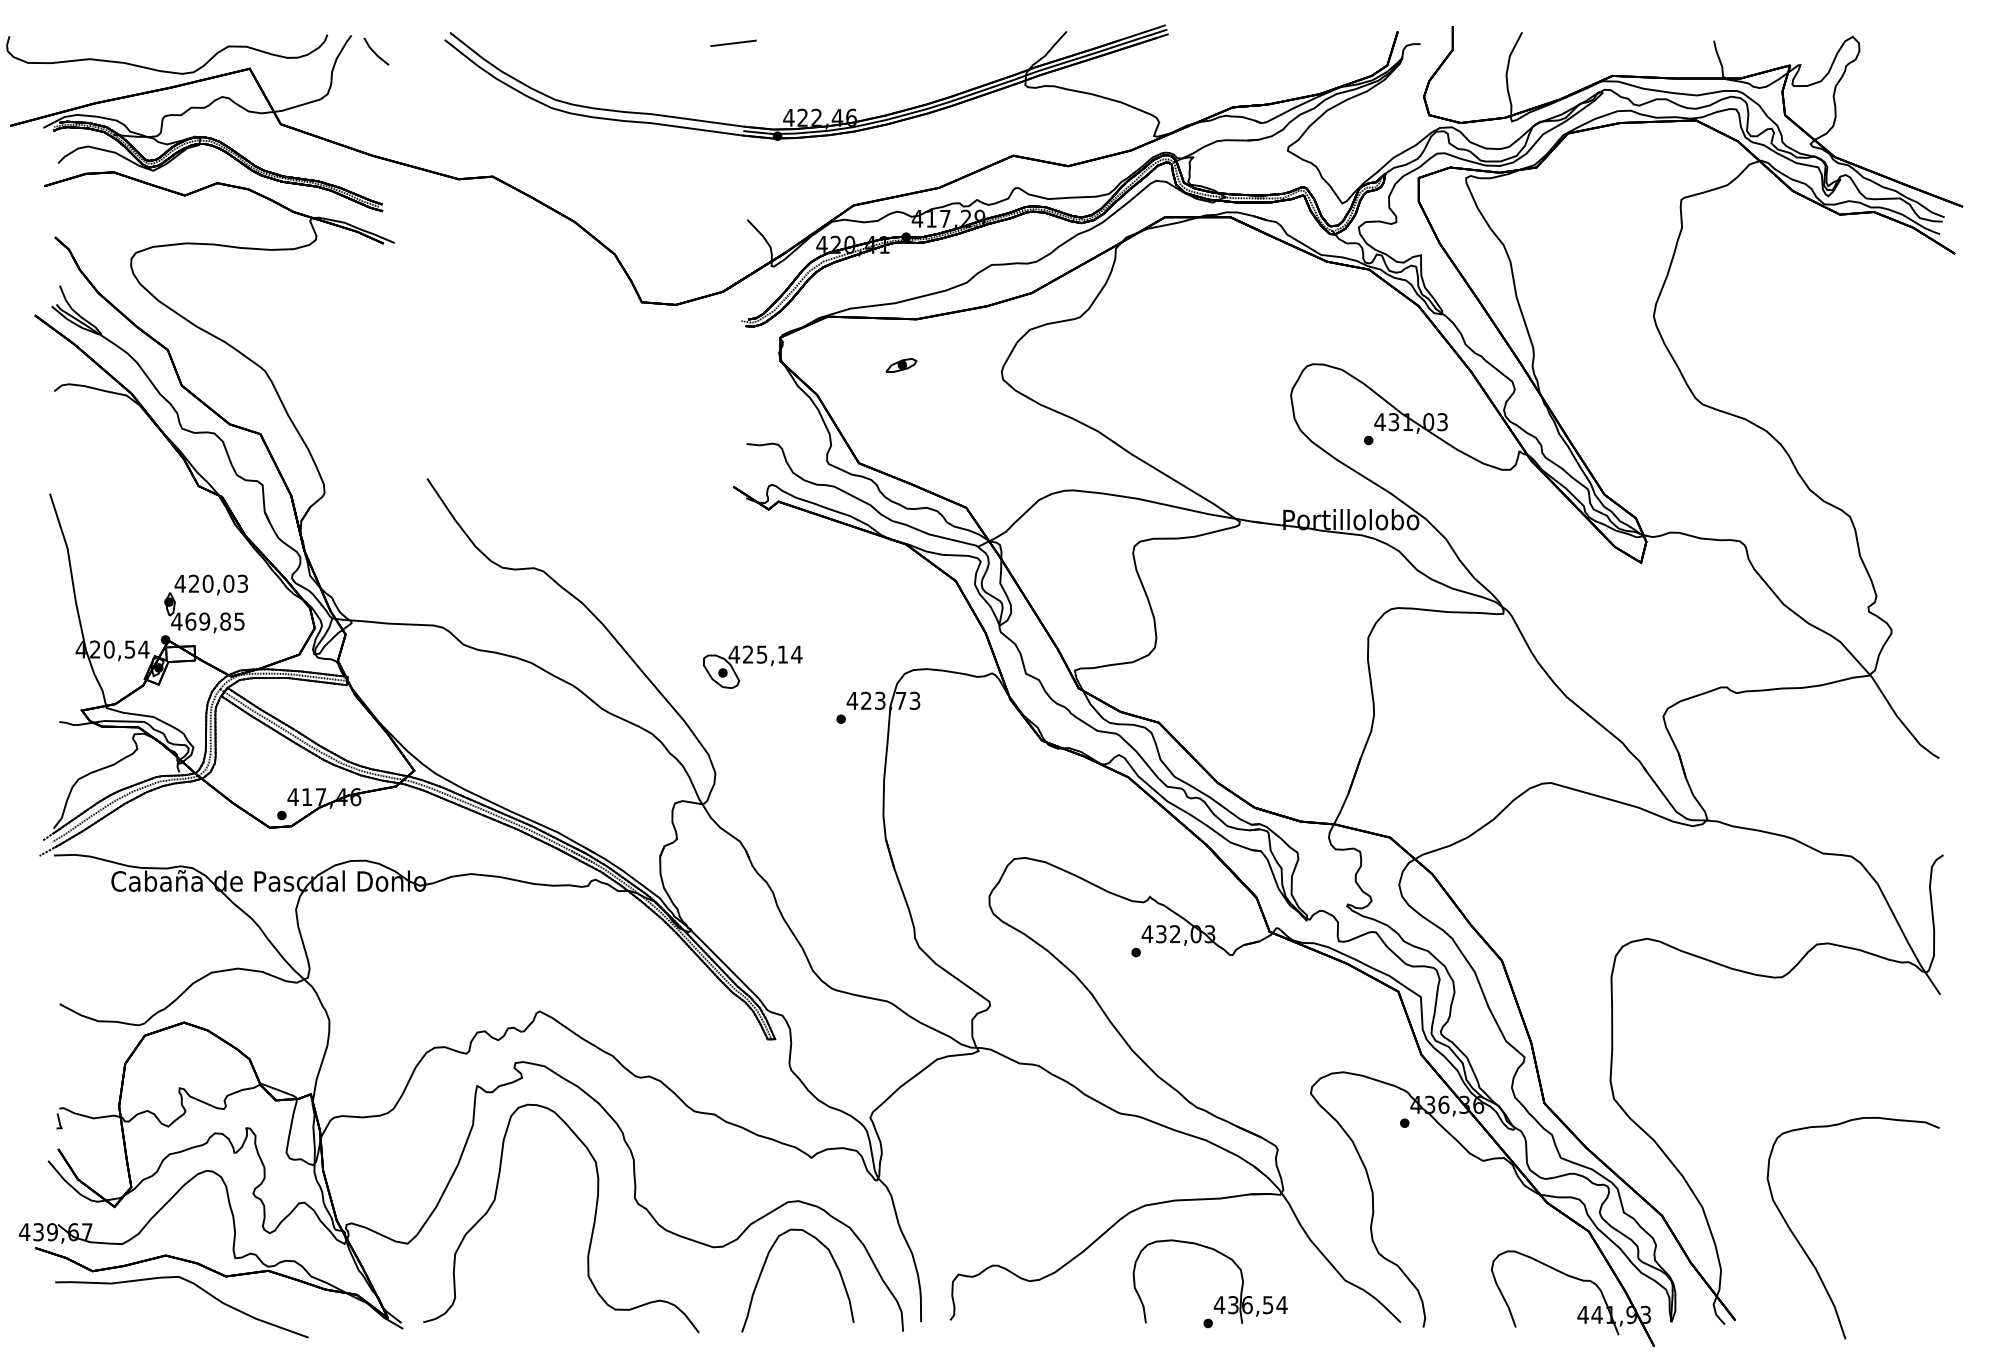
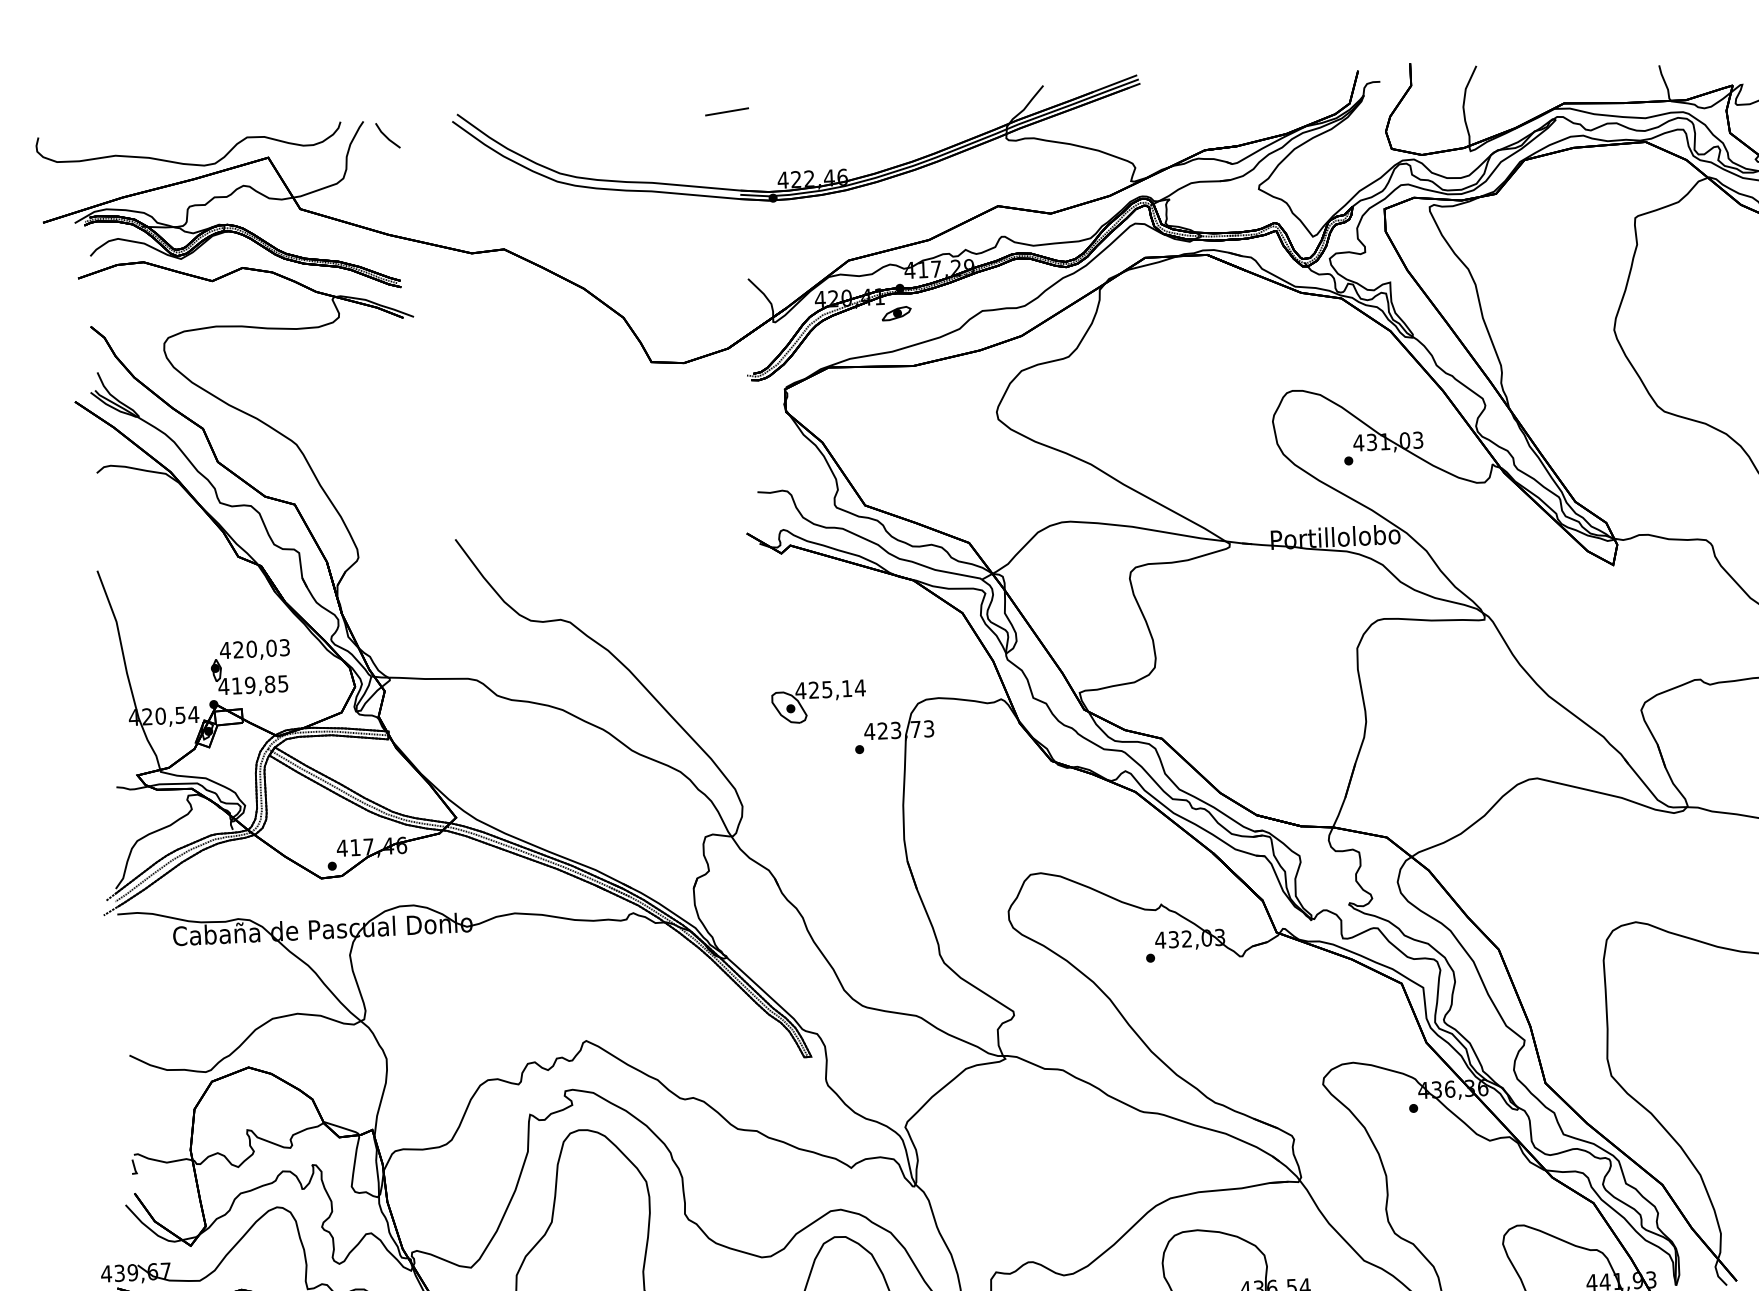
part: (901, 365) -> (896, 313), moved
text: (190, 621) -> (236, 685), 469,85 -> 419,85
part: (752, 666) -> (818, 701), moved

